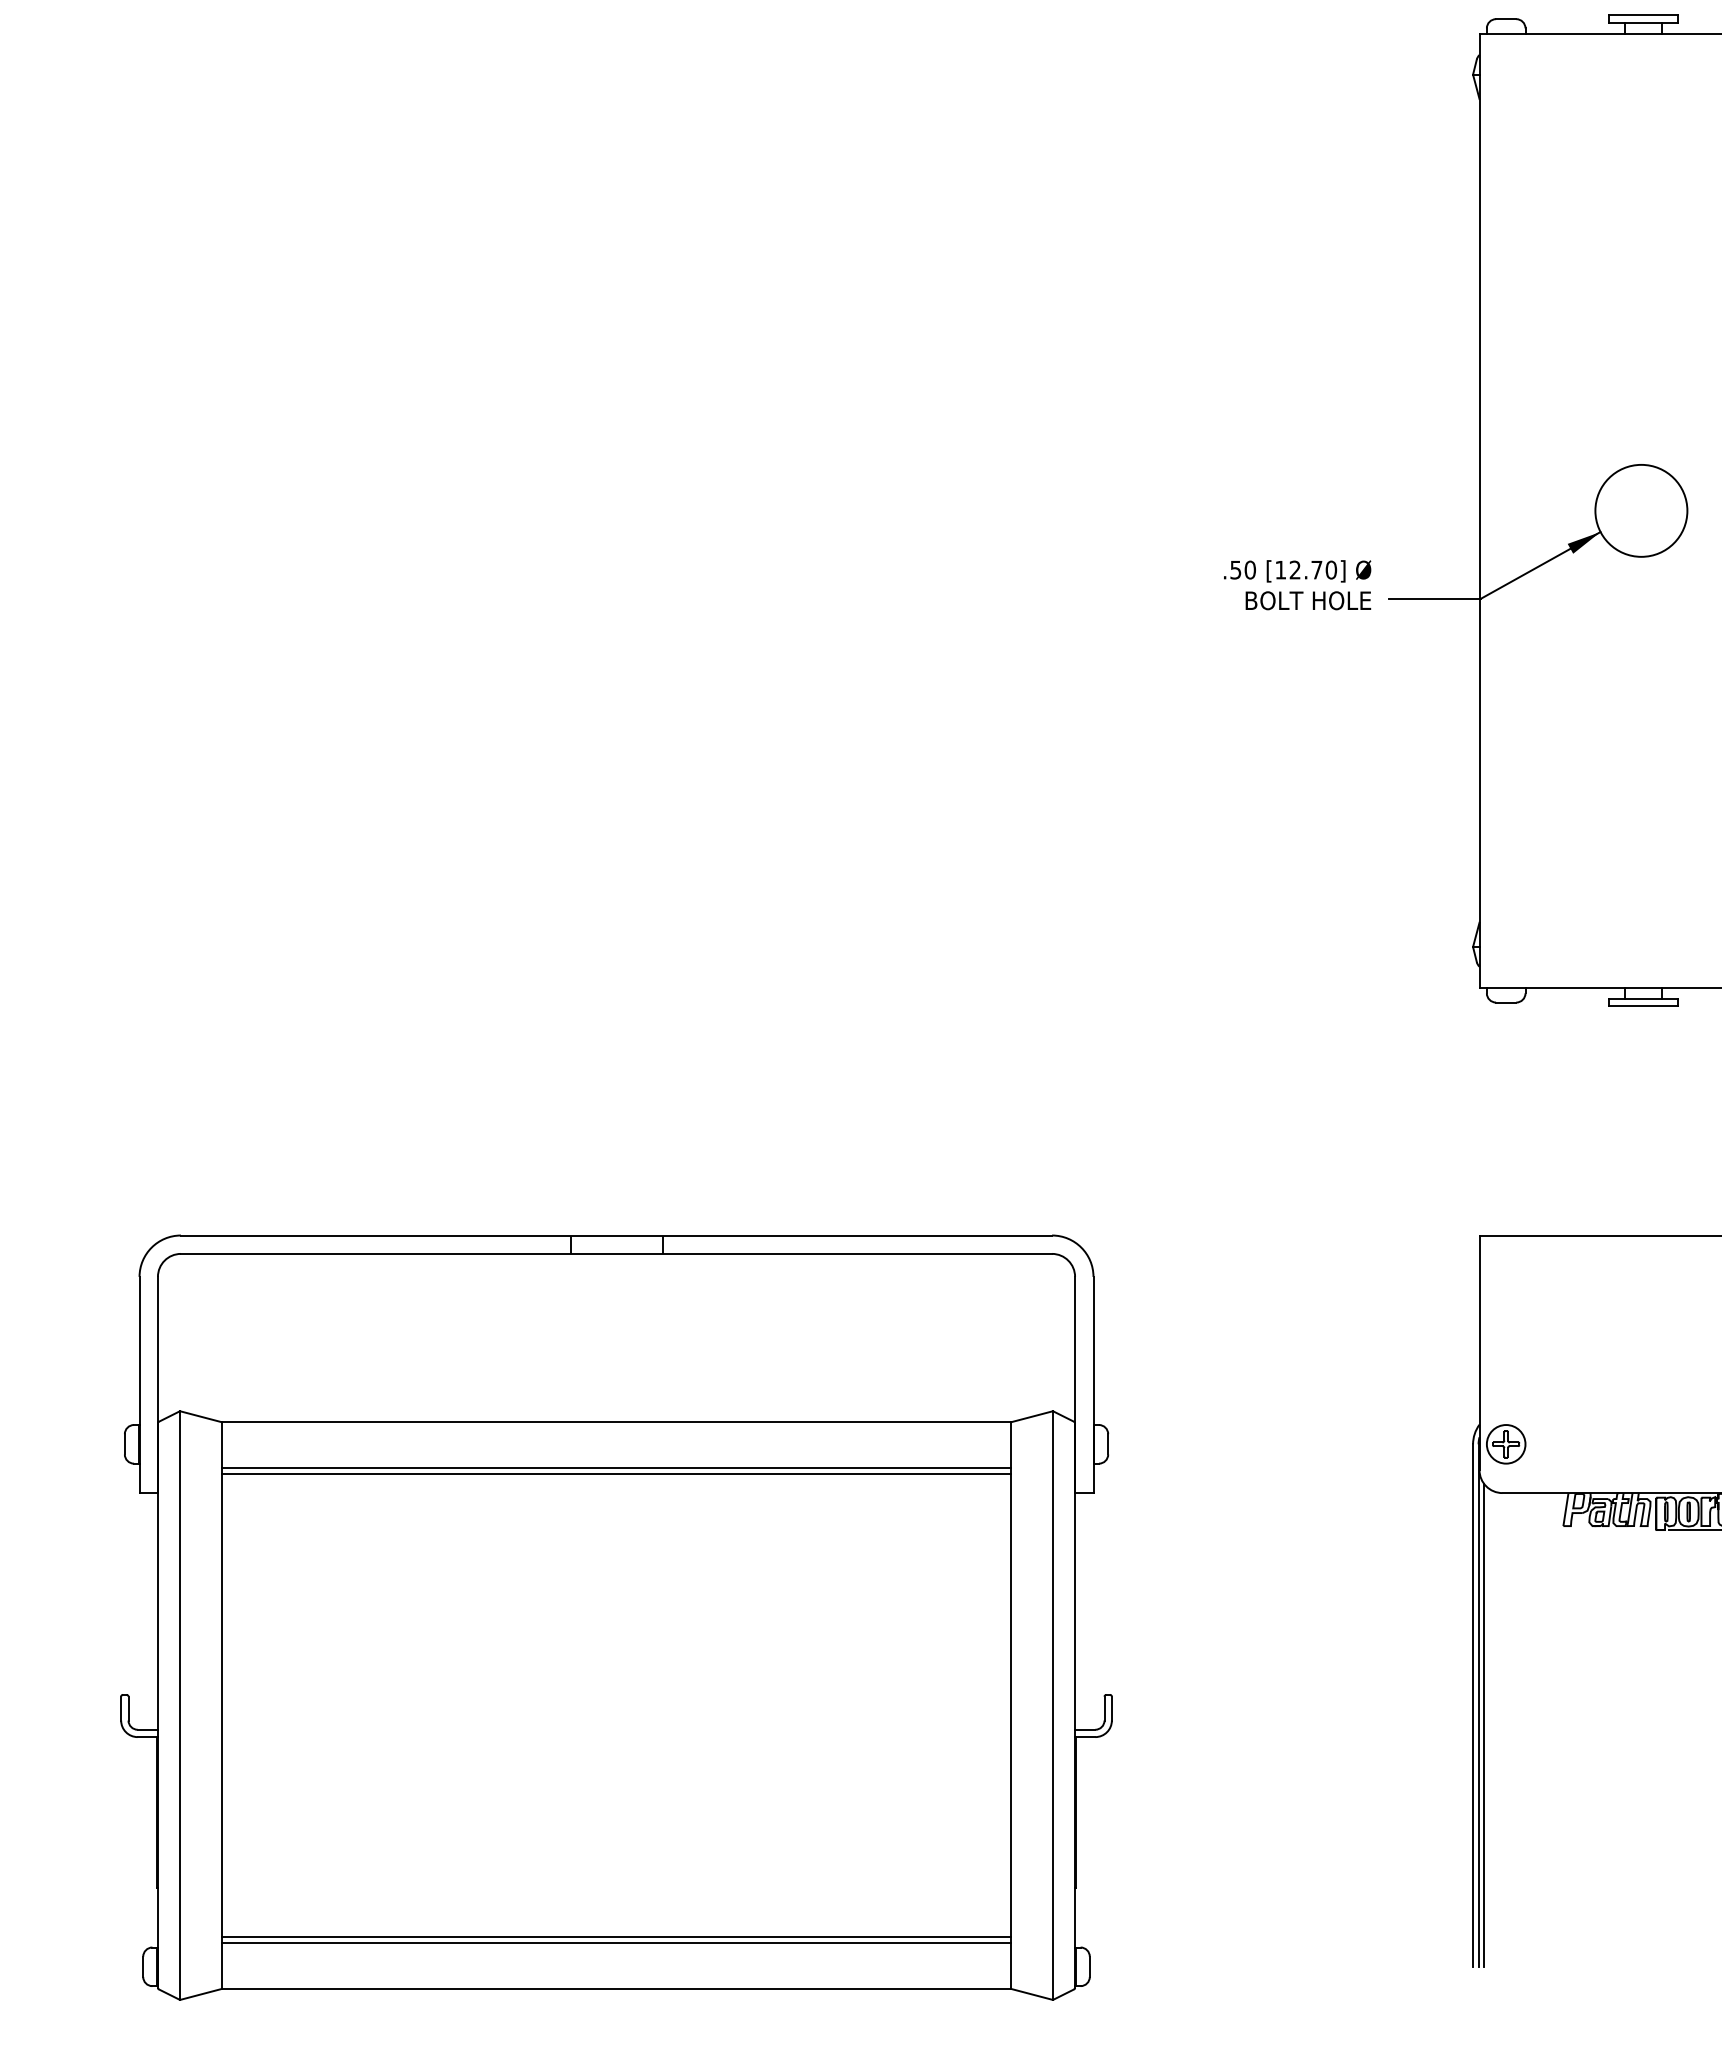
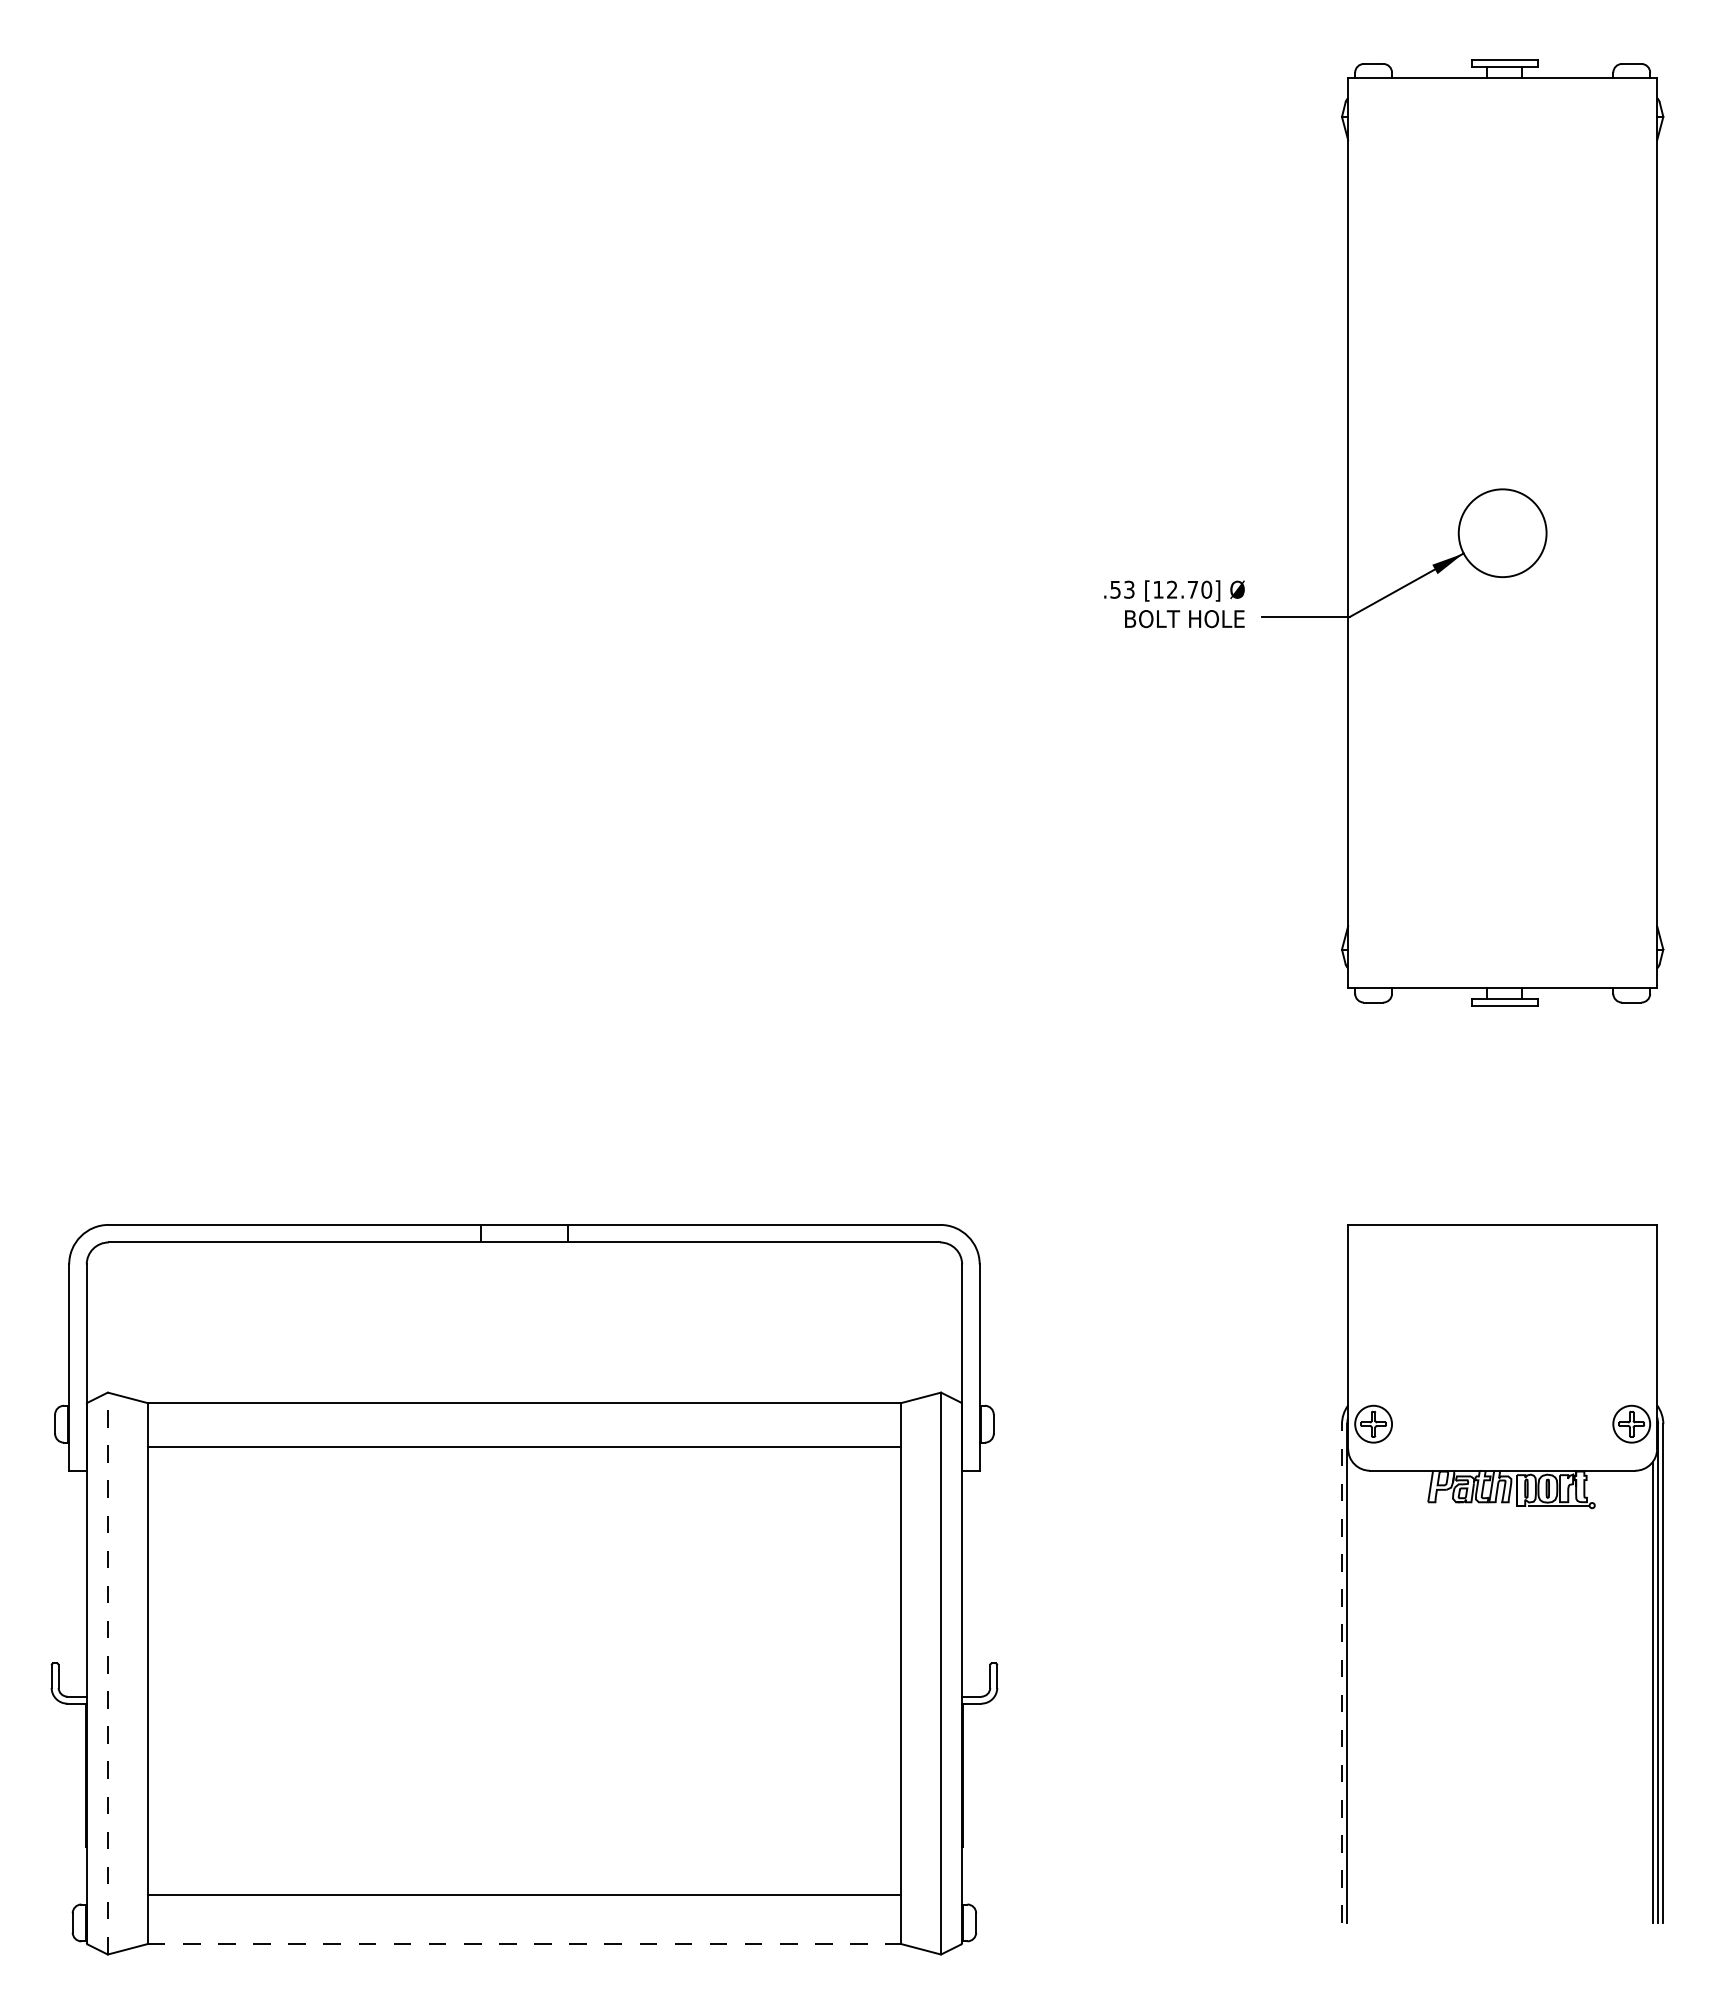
text: (1250, 569) -> (1129, 589), .50 -> .53
line: (616, 1473) -> (524, 1452), removed
line: (179, 1705) -> (107, 1673), solid -> dashed
line: (1473, 1705) -> (1342, 1673), solid -> dashed
line: (1484, 1724) -> (1352, 1691), removed
line: (616, 1943) -> (524, 1900), removed
line: (616, 1989) -> (524, 1944), solid -> dashed

